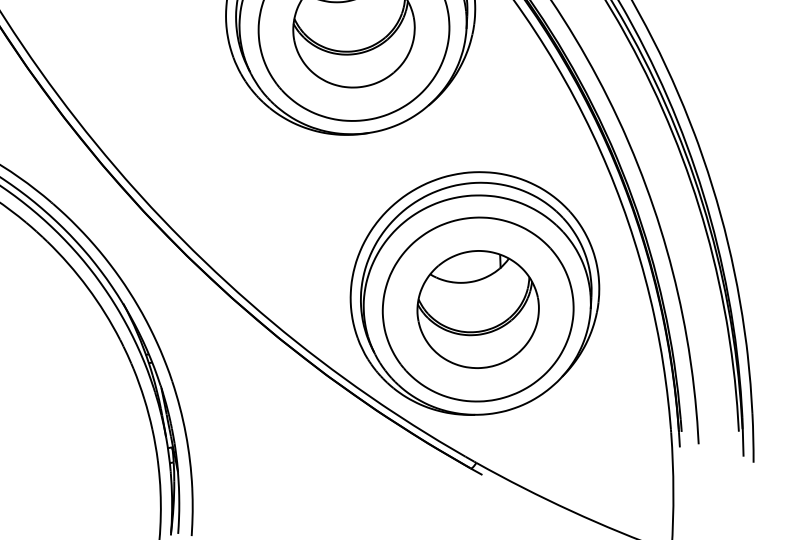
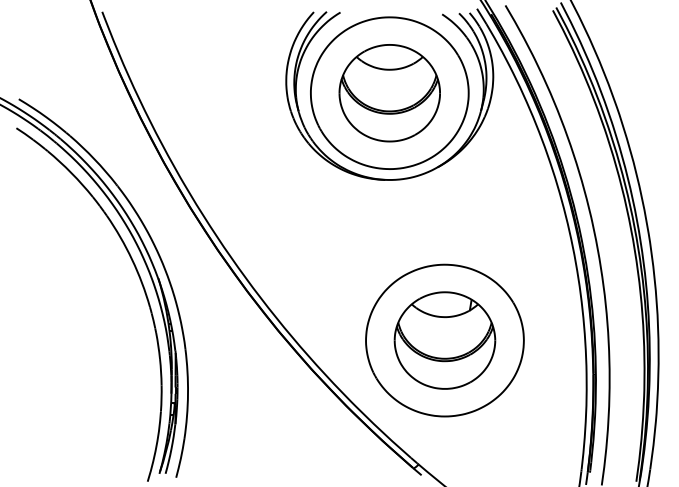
part: (474, 294) -> (444, 327), removed

